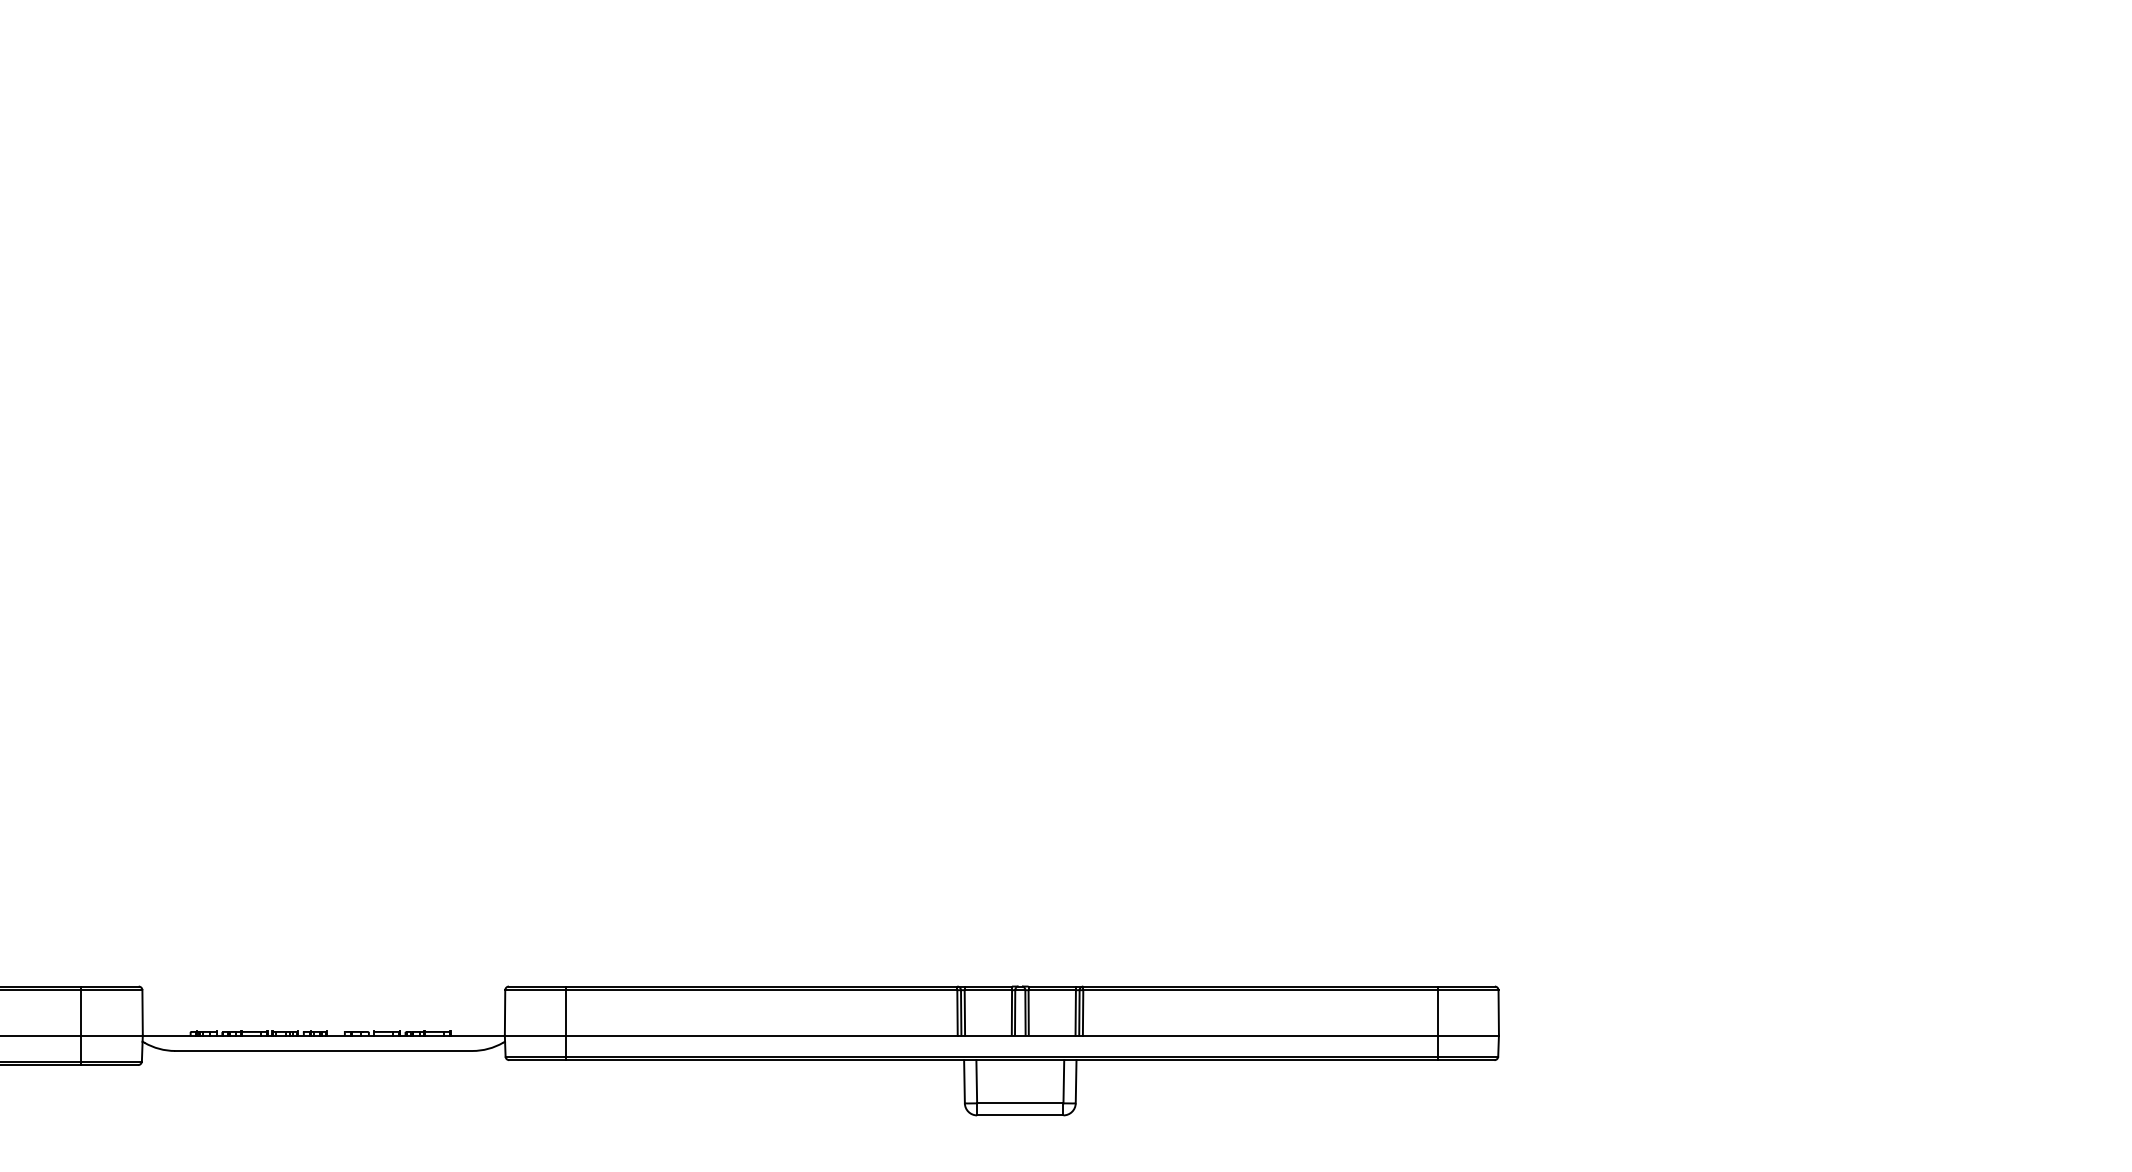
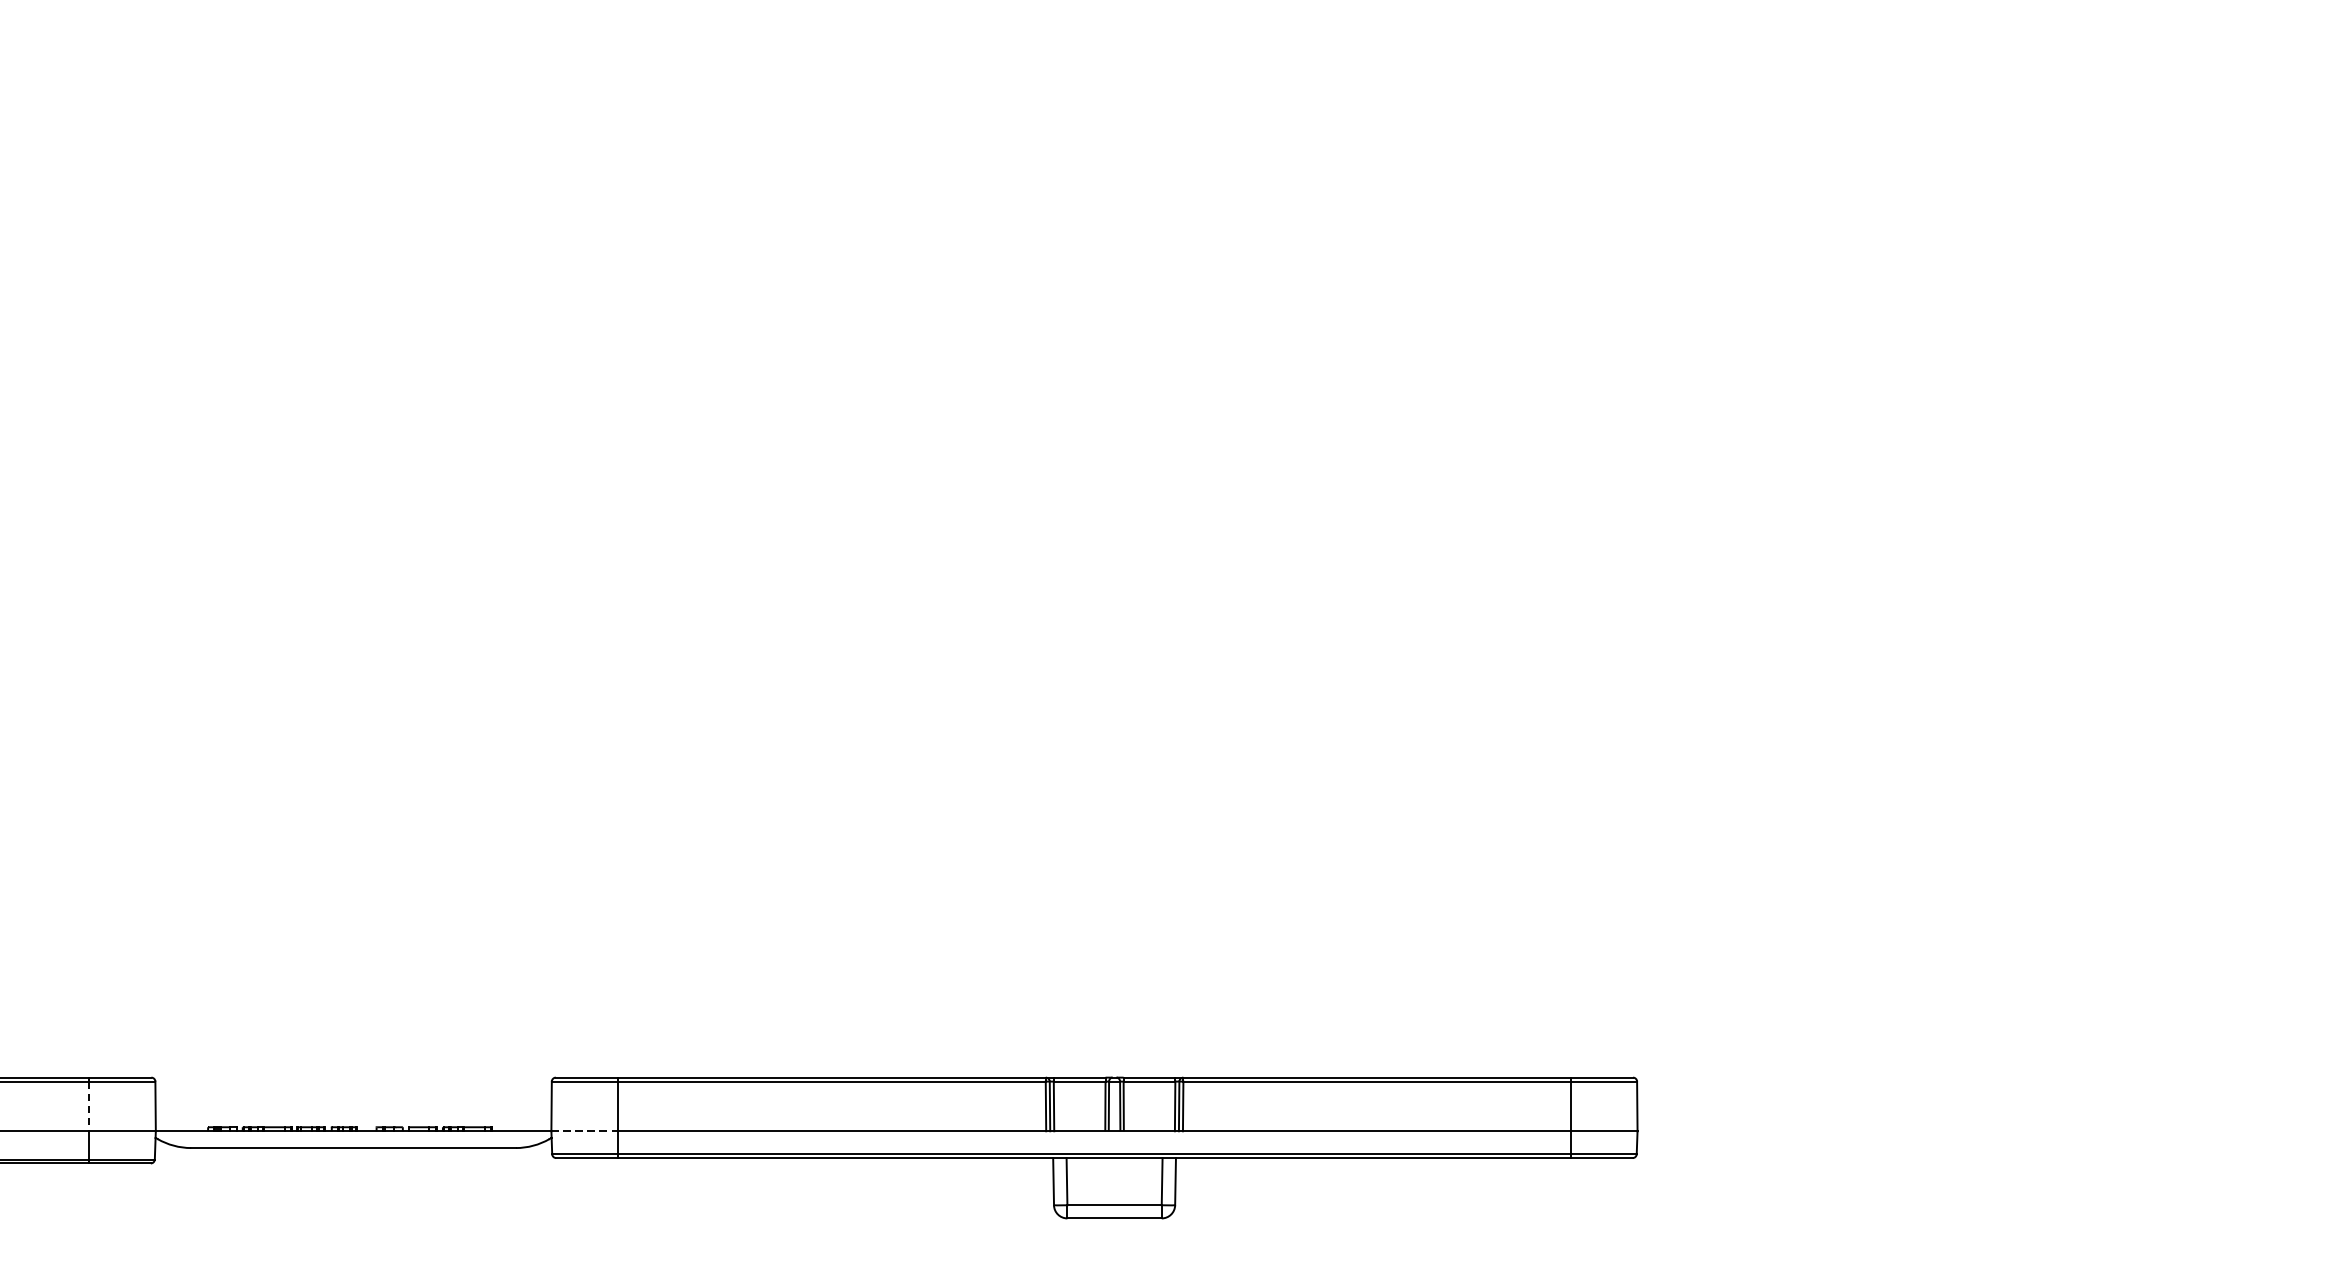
line: (81, 1012) -> (88, 1105), solid -> dashed
line: (535, 1035) -> (584, 1131), solid -> dashed

